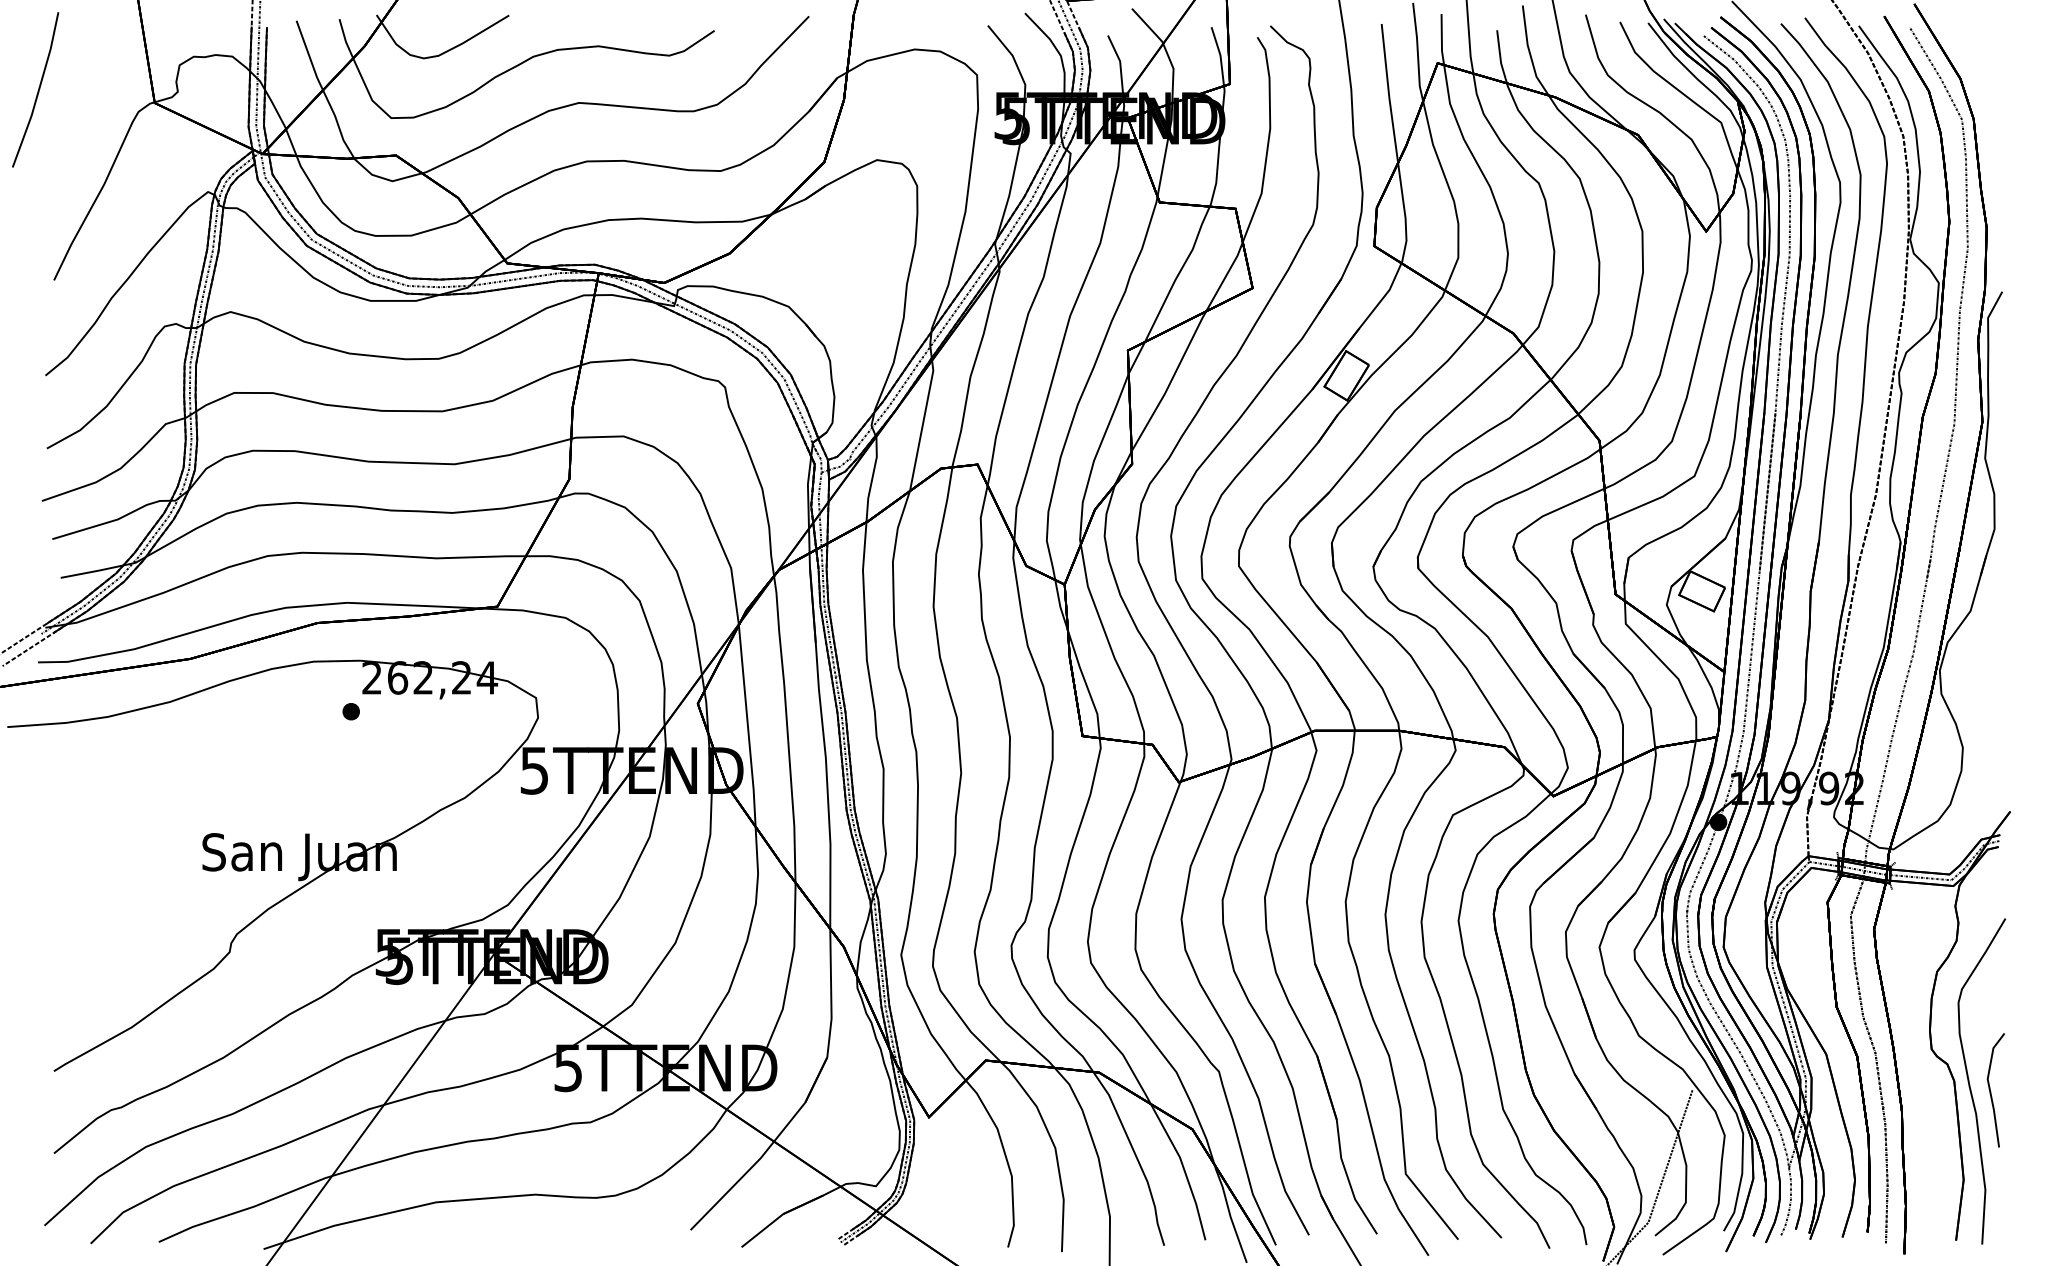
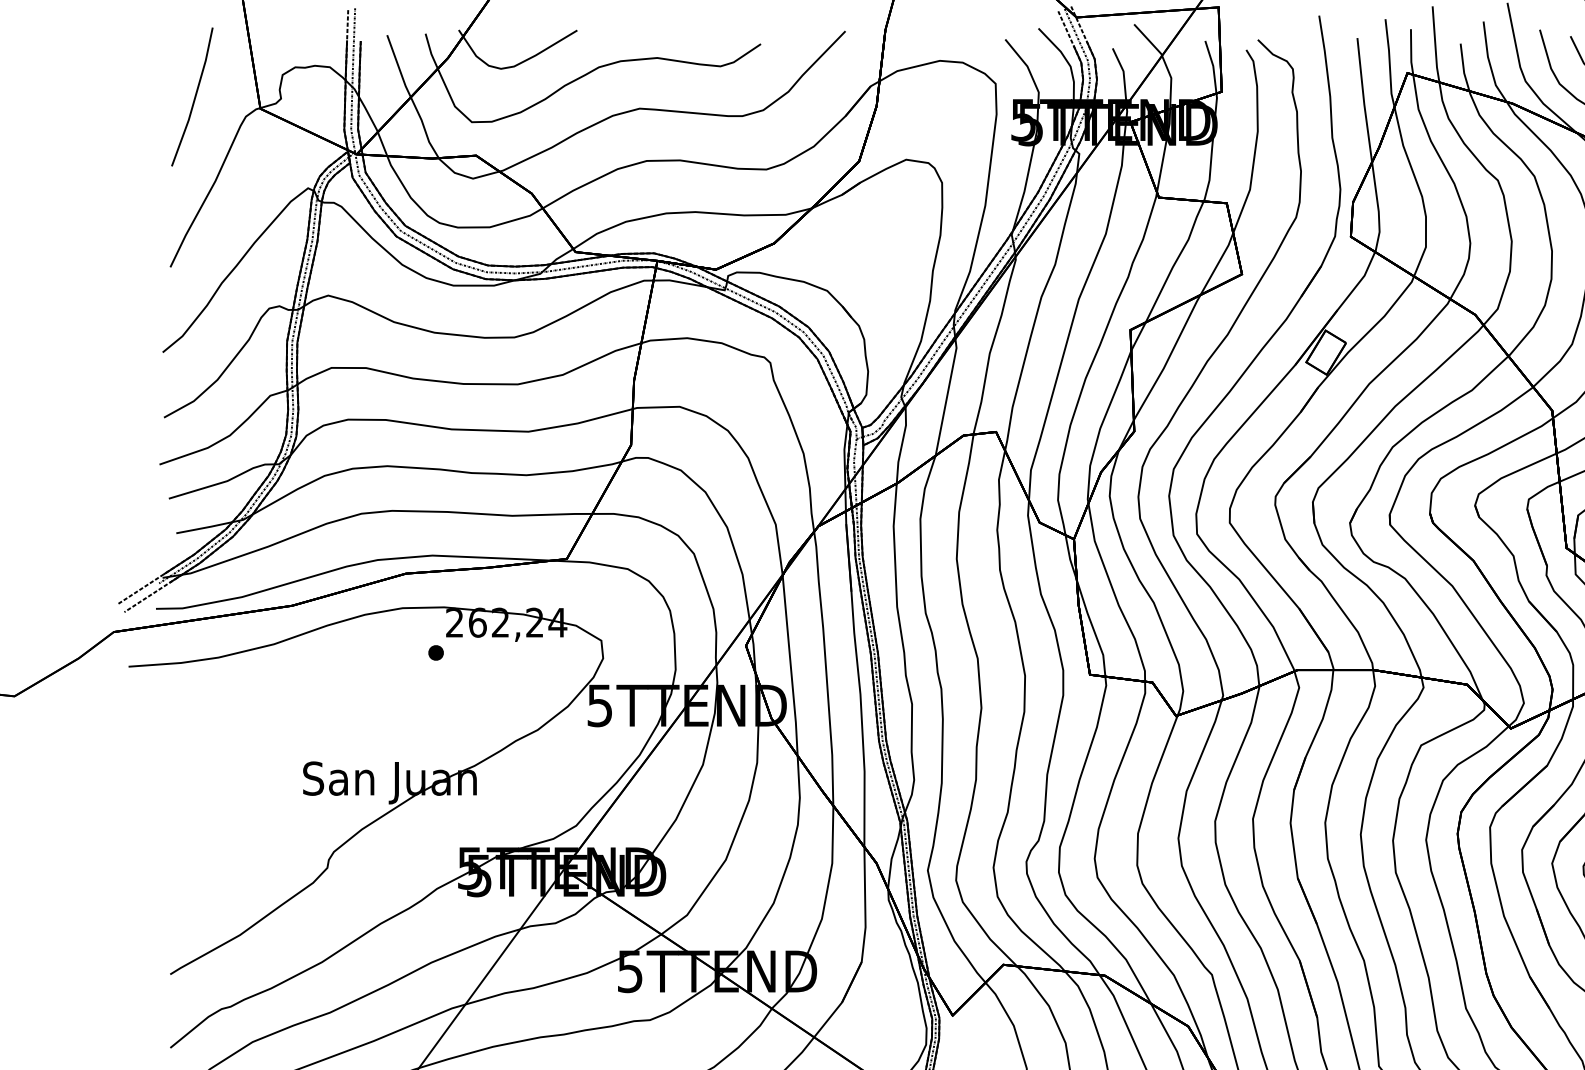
line: (37, 90) -> (194, 97), moved

